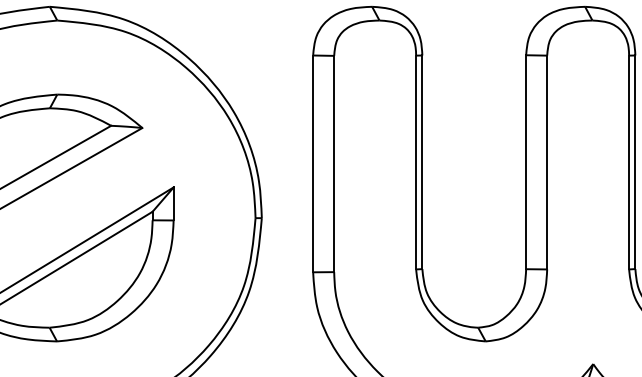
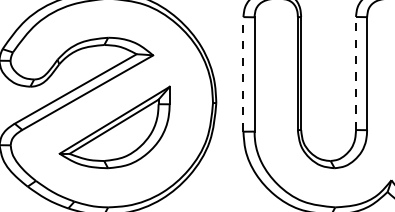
line: (313, 162) -> (243, 73), solid -> dashed
line: (527, 162) -> (356, 73), solid -> dashed

